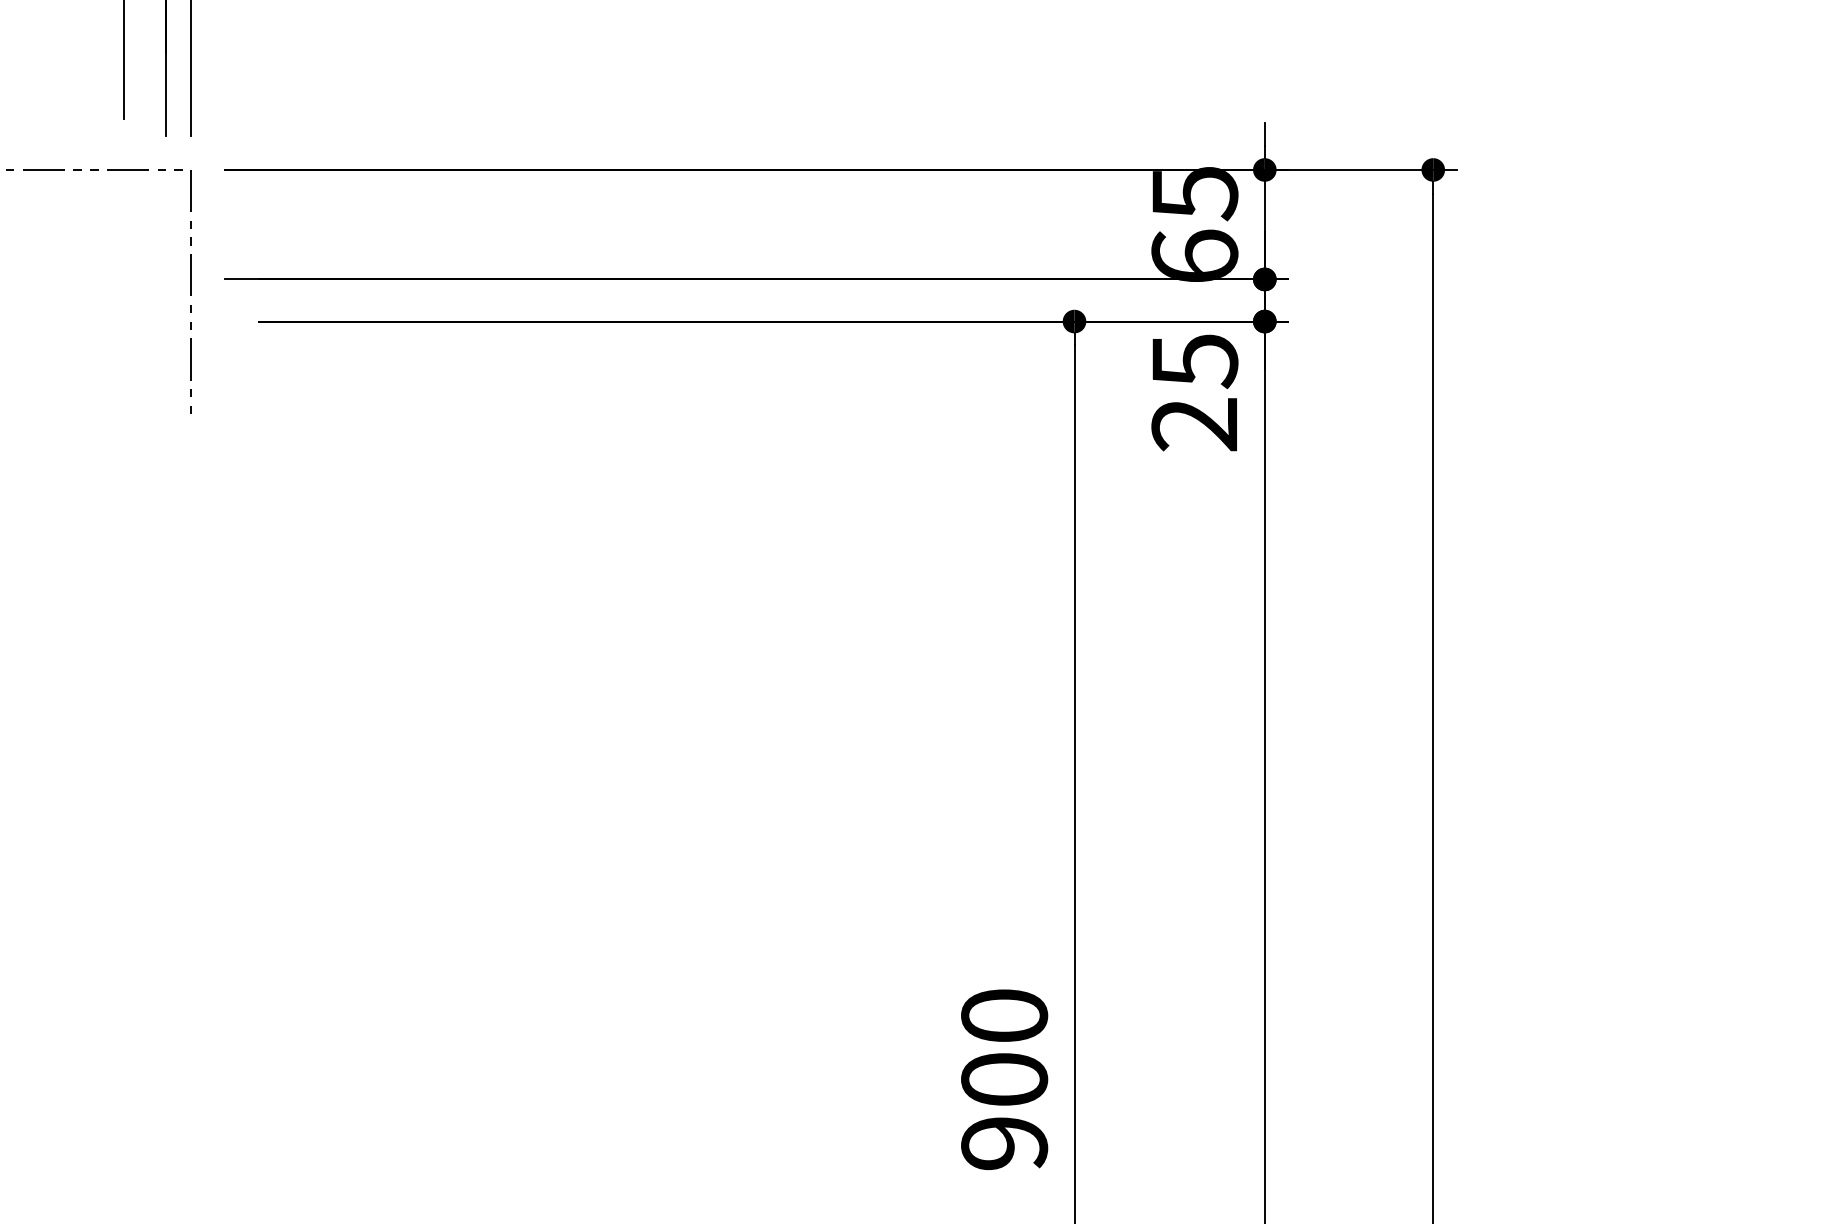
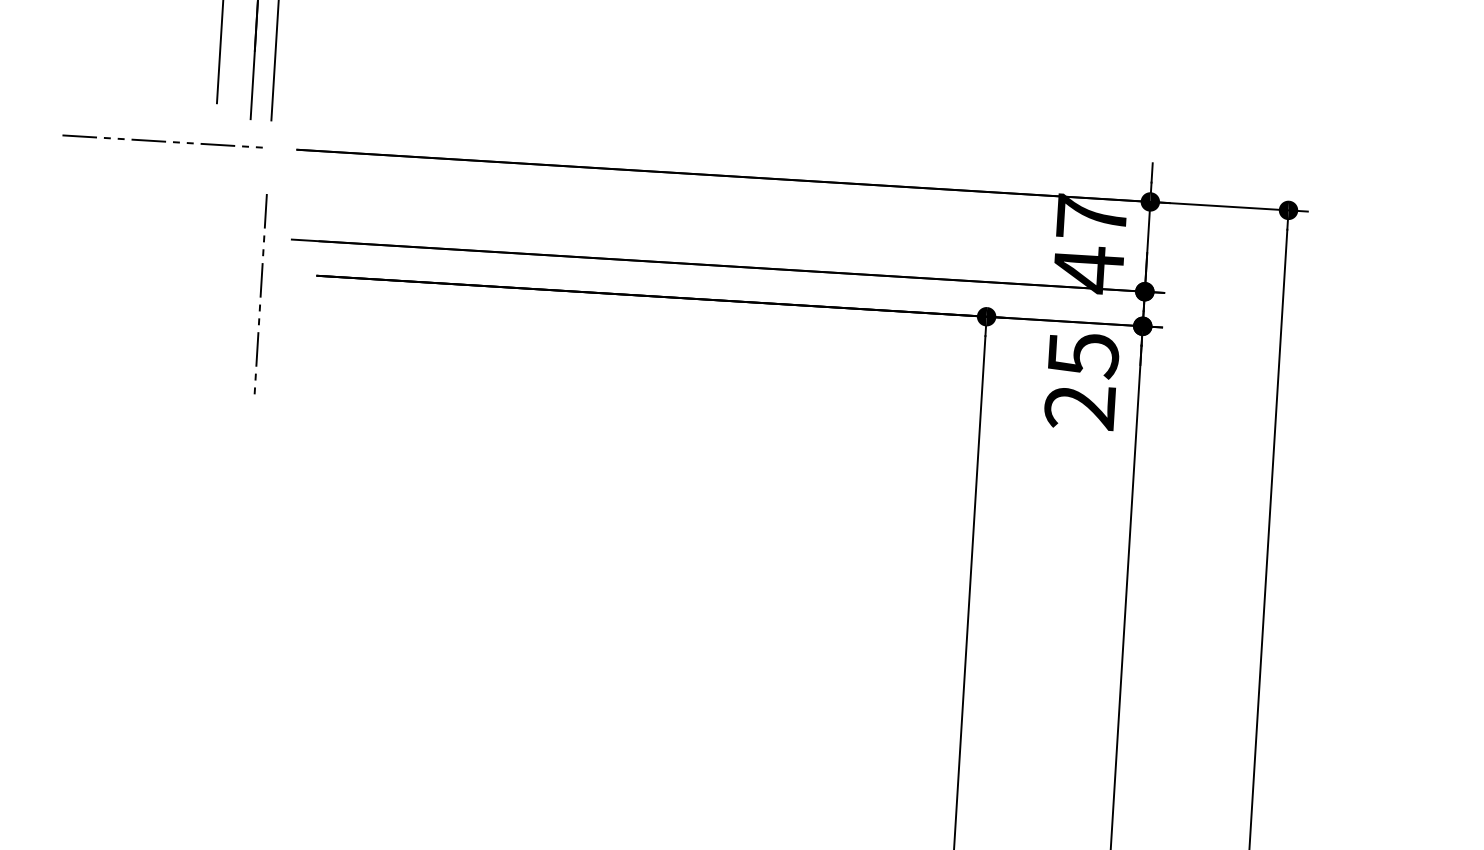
text: (1194, 226) -> (1089, 244), 65 -> 47
line: (190, 291) -> (260, 293), moved

